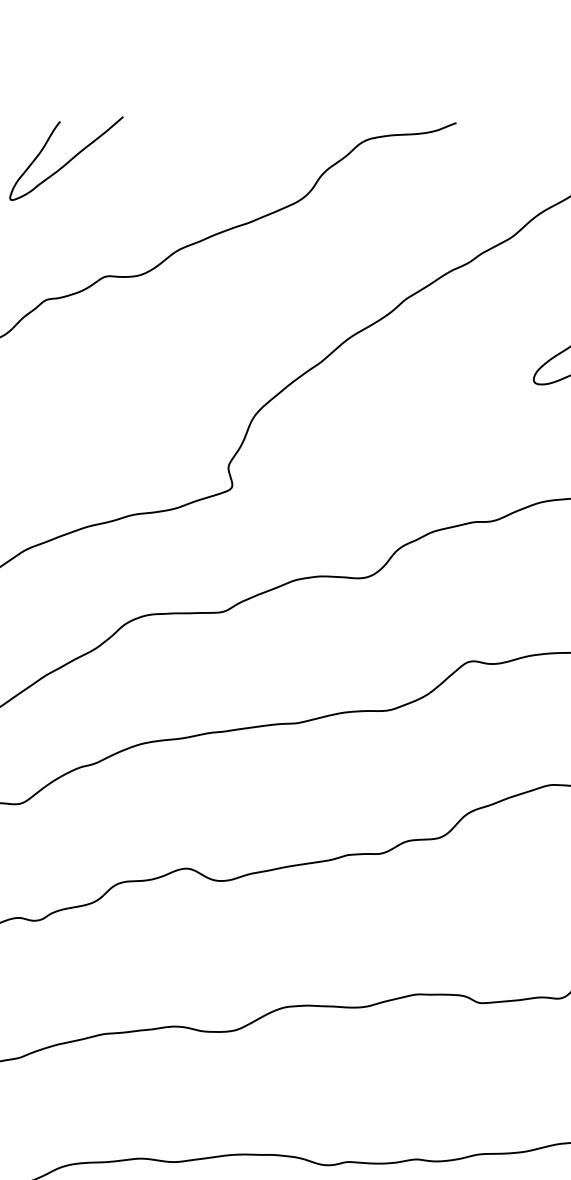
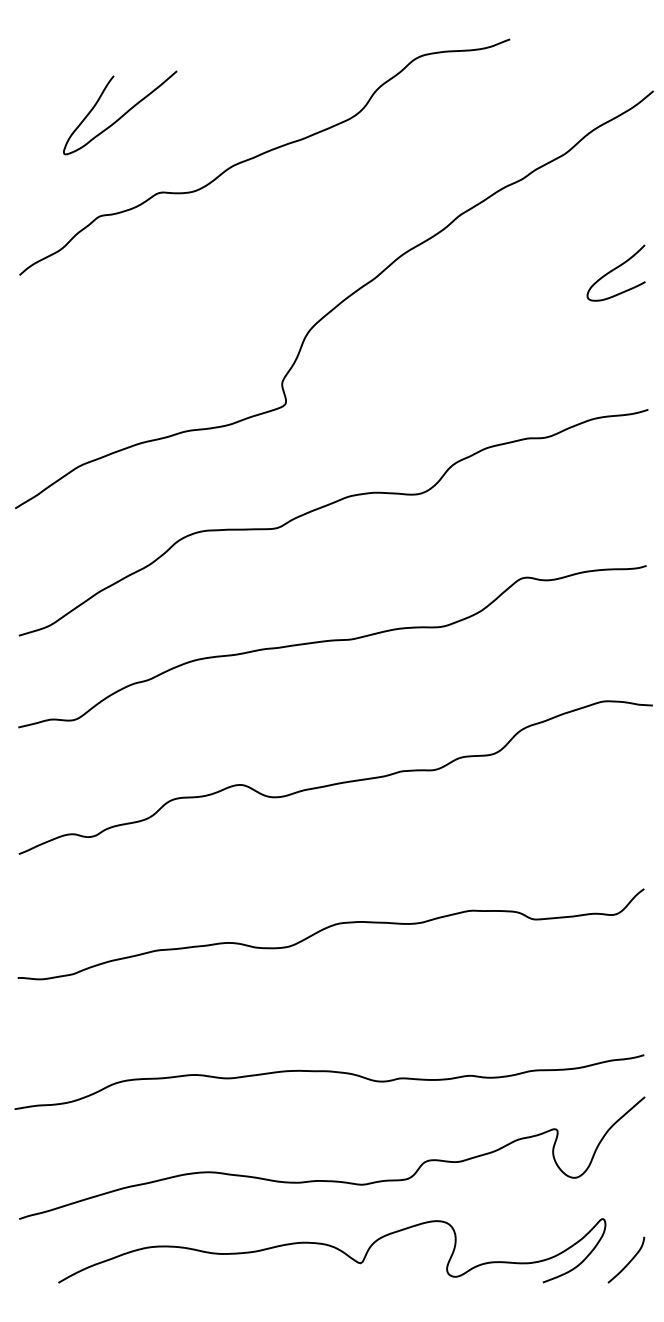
curve: (68, 160) -> (122, 114), moved

